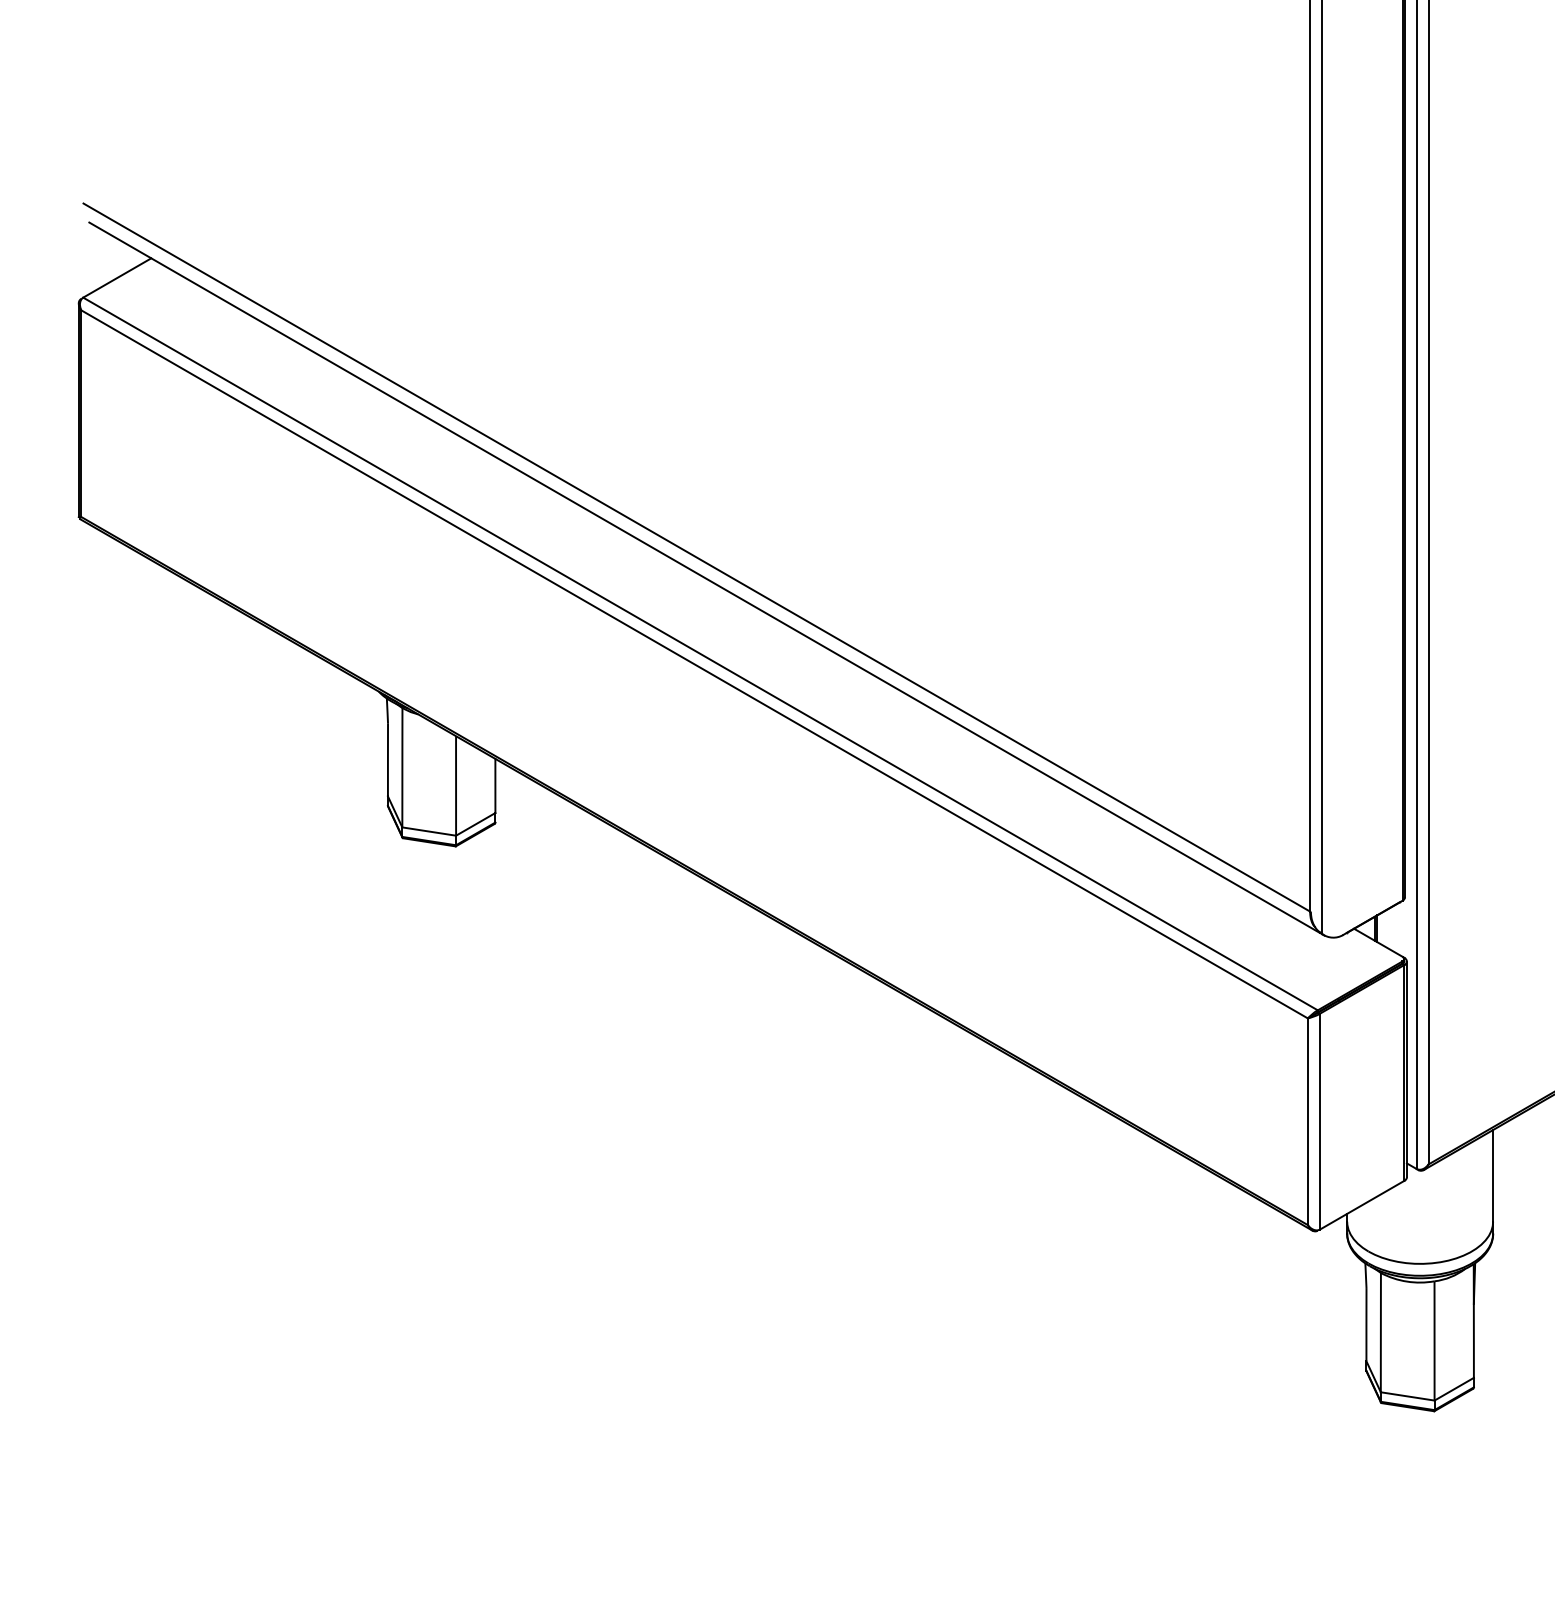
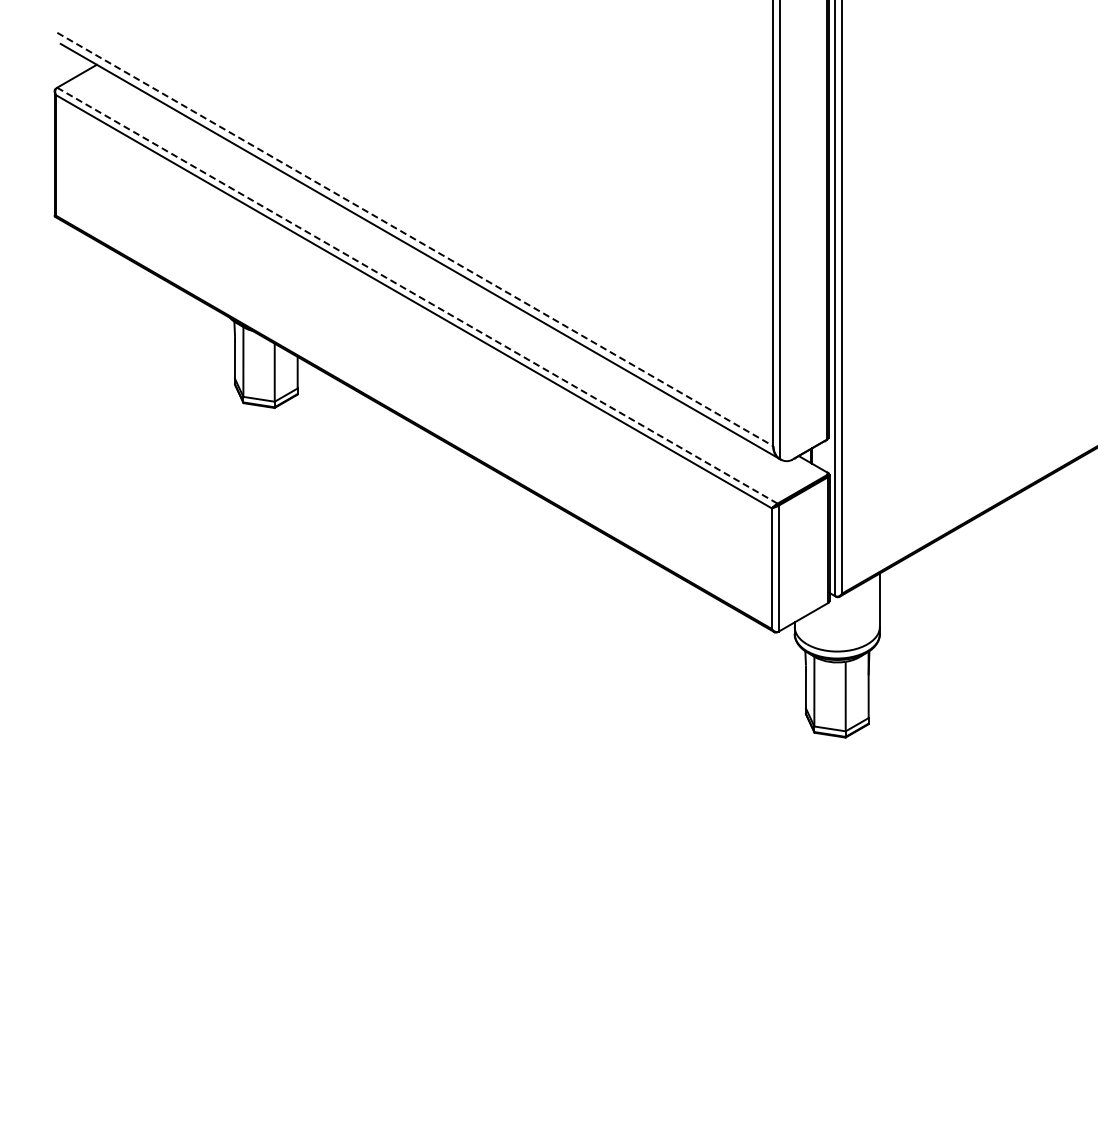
line: (697, 557) -> (415, 239), solid -> dashed
line: (700, 653) -> (417, 295), solid -> dashed

